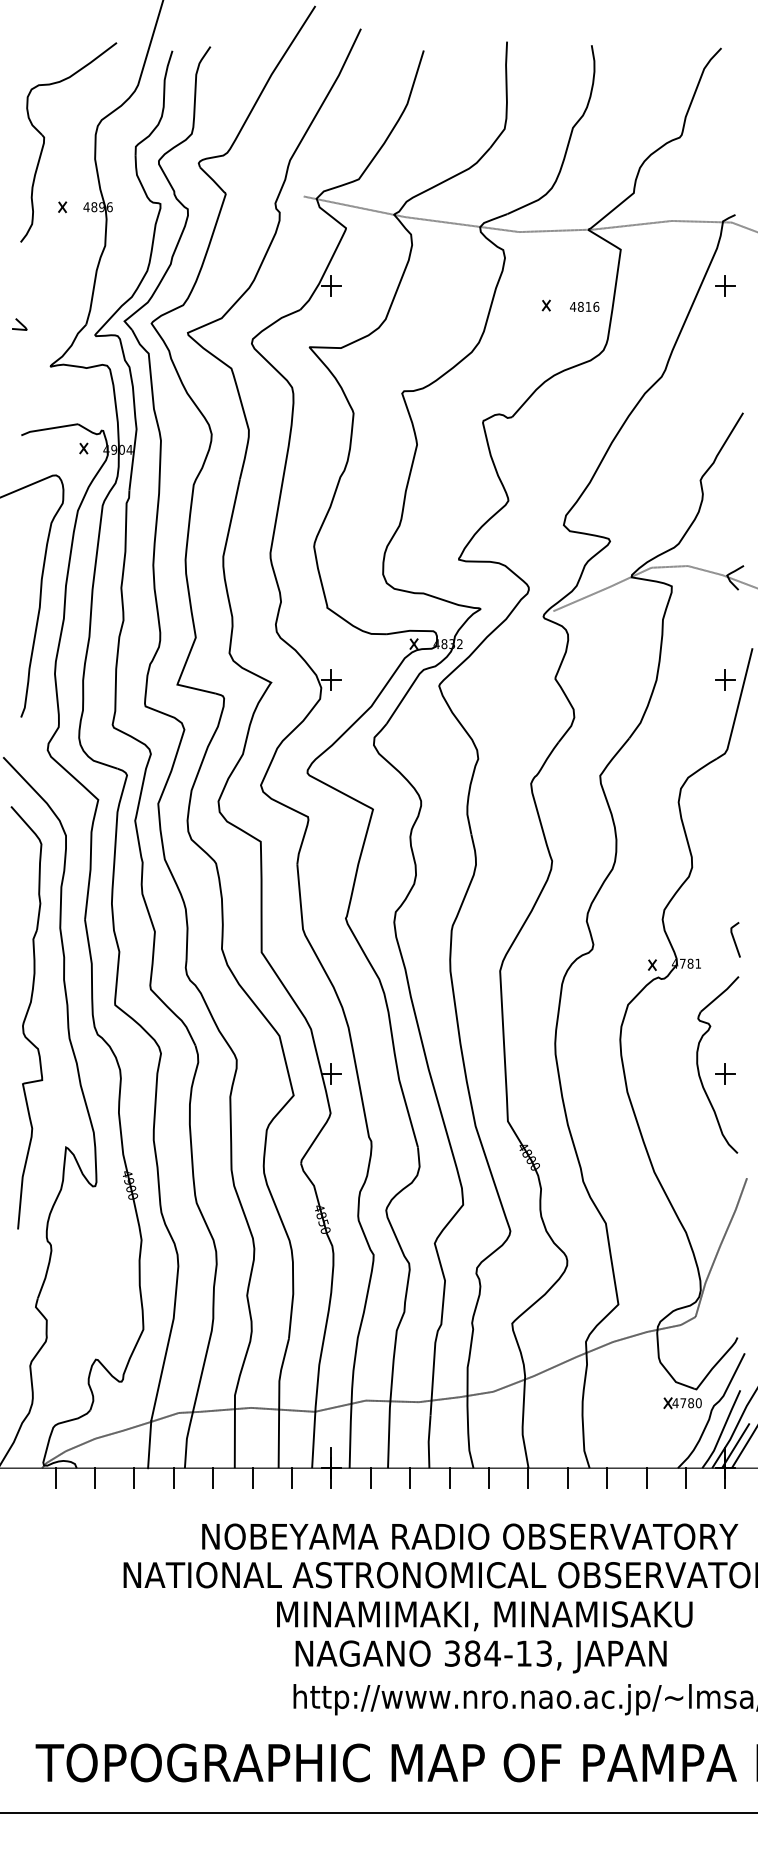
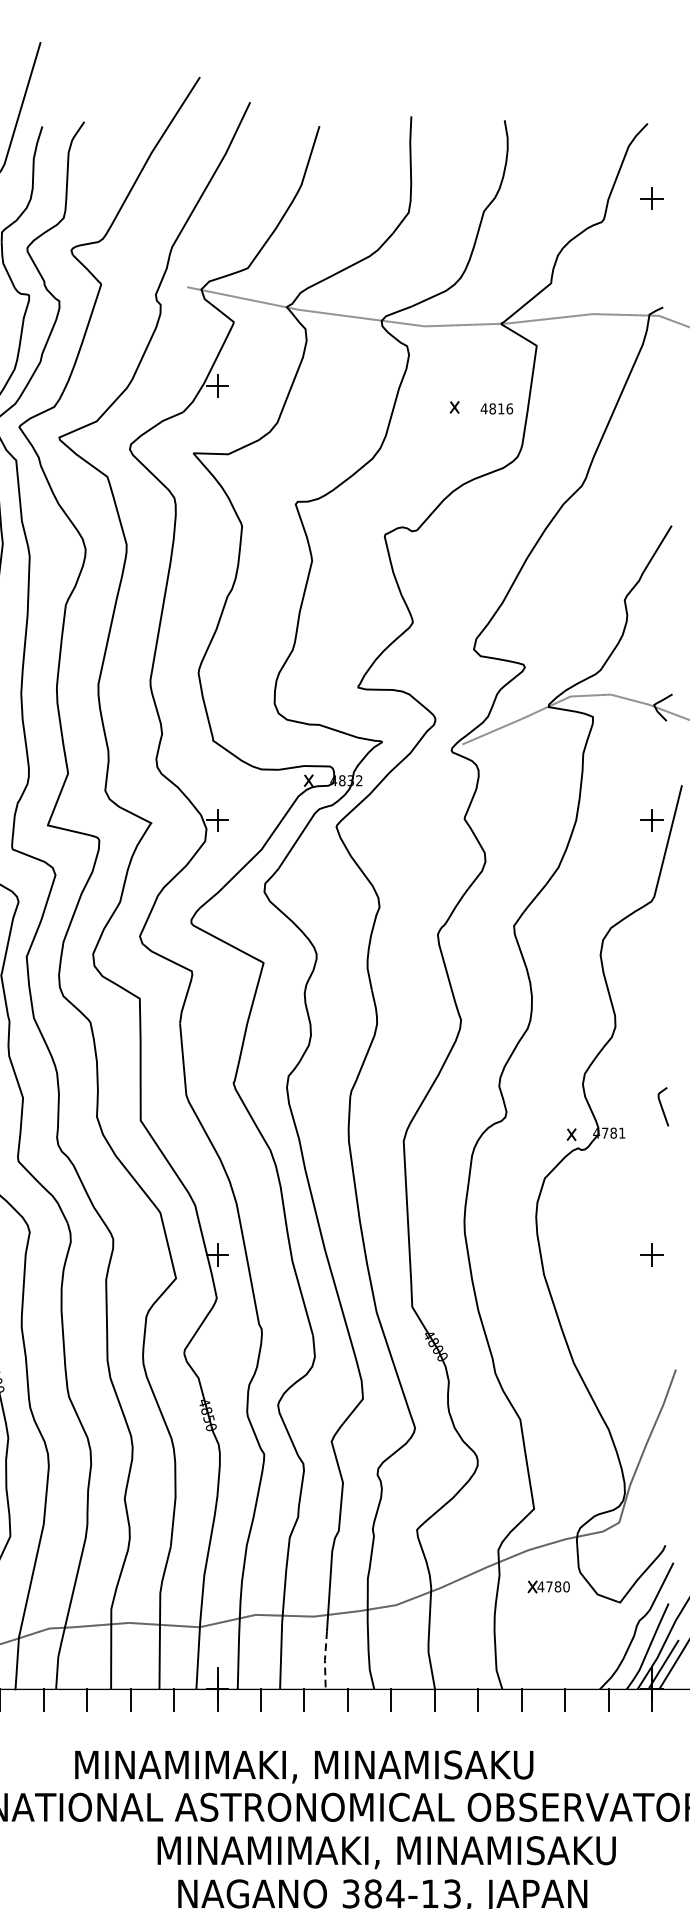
part: (725, 285) -> (652, 197), moved
part: (699, 1069) -> (623, 1249), removed
part: (682, 1403) -> (548, 1587), moved
line: (428, 1441) -> (324, 1659), solid -> dashed
text: (471, 1538) -> (372, 1766), NOBEYAMA RADIO OBSERVATORY -> MINAMIMAKI, MINAMISAKU

